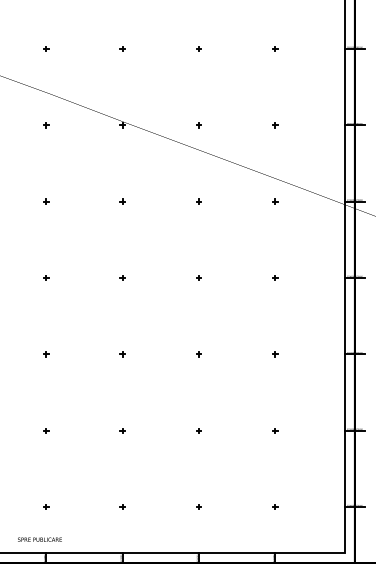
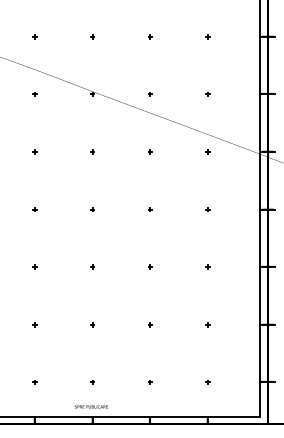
text: (39, 539) -> (91, 406), moved

